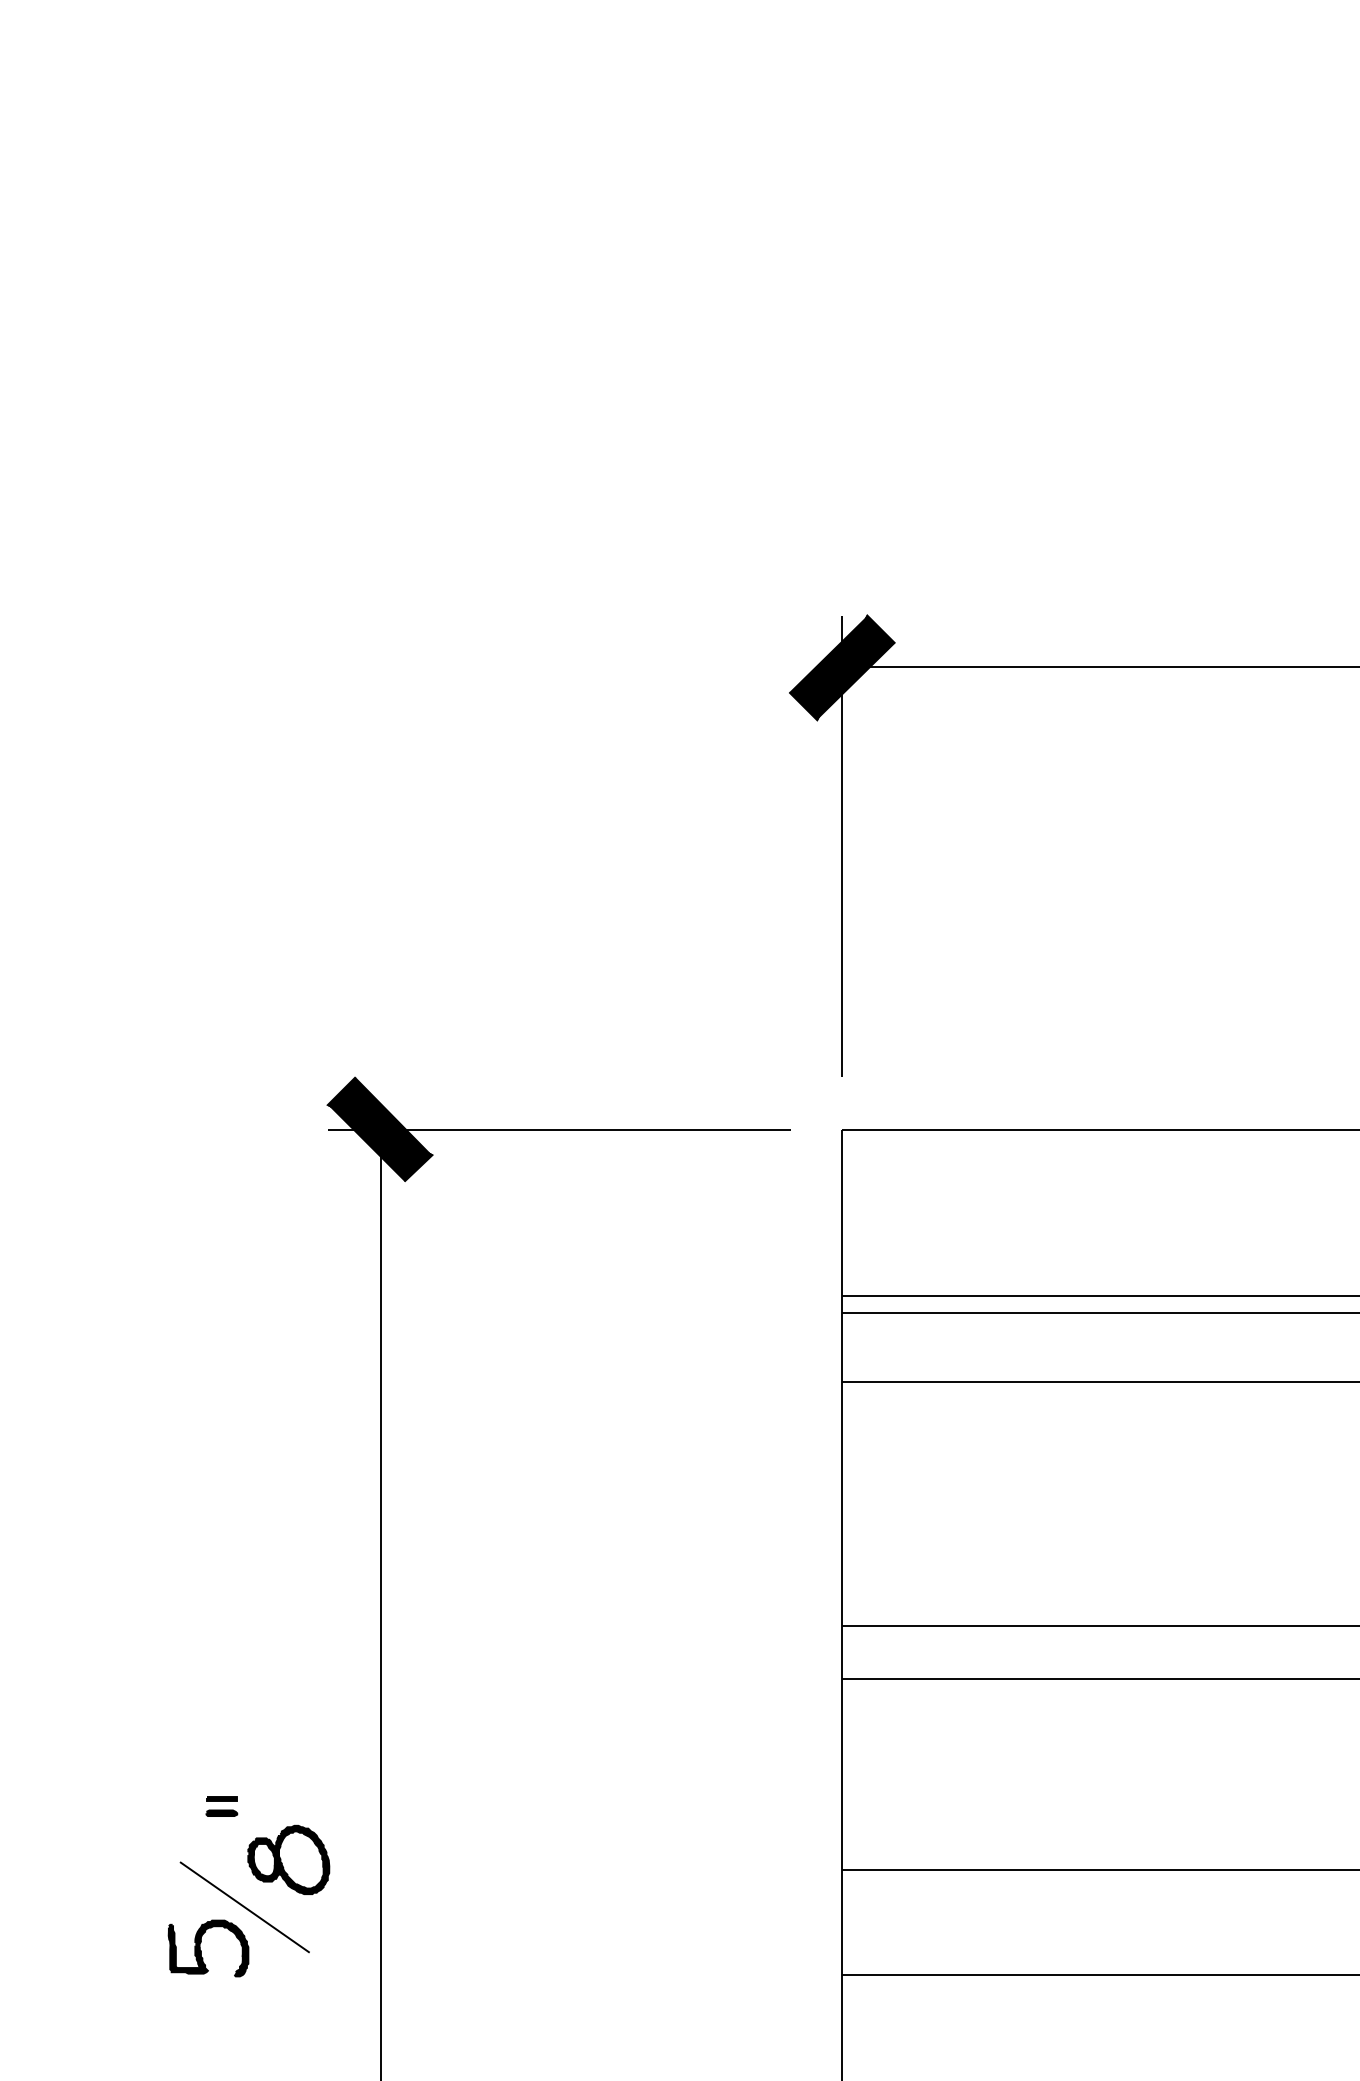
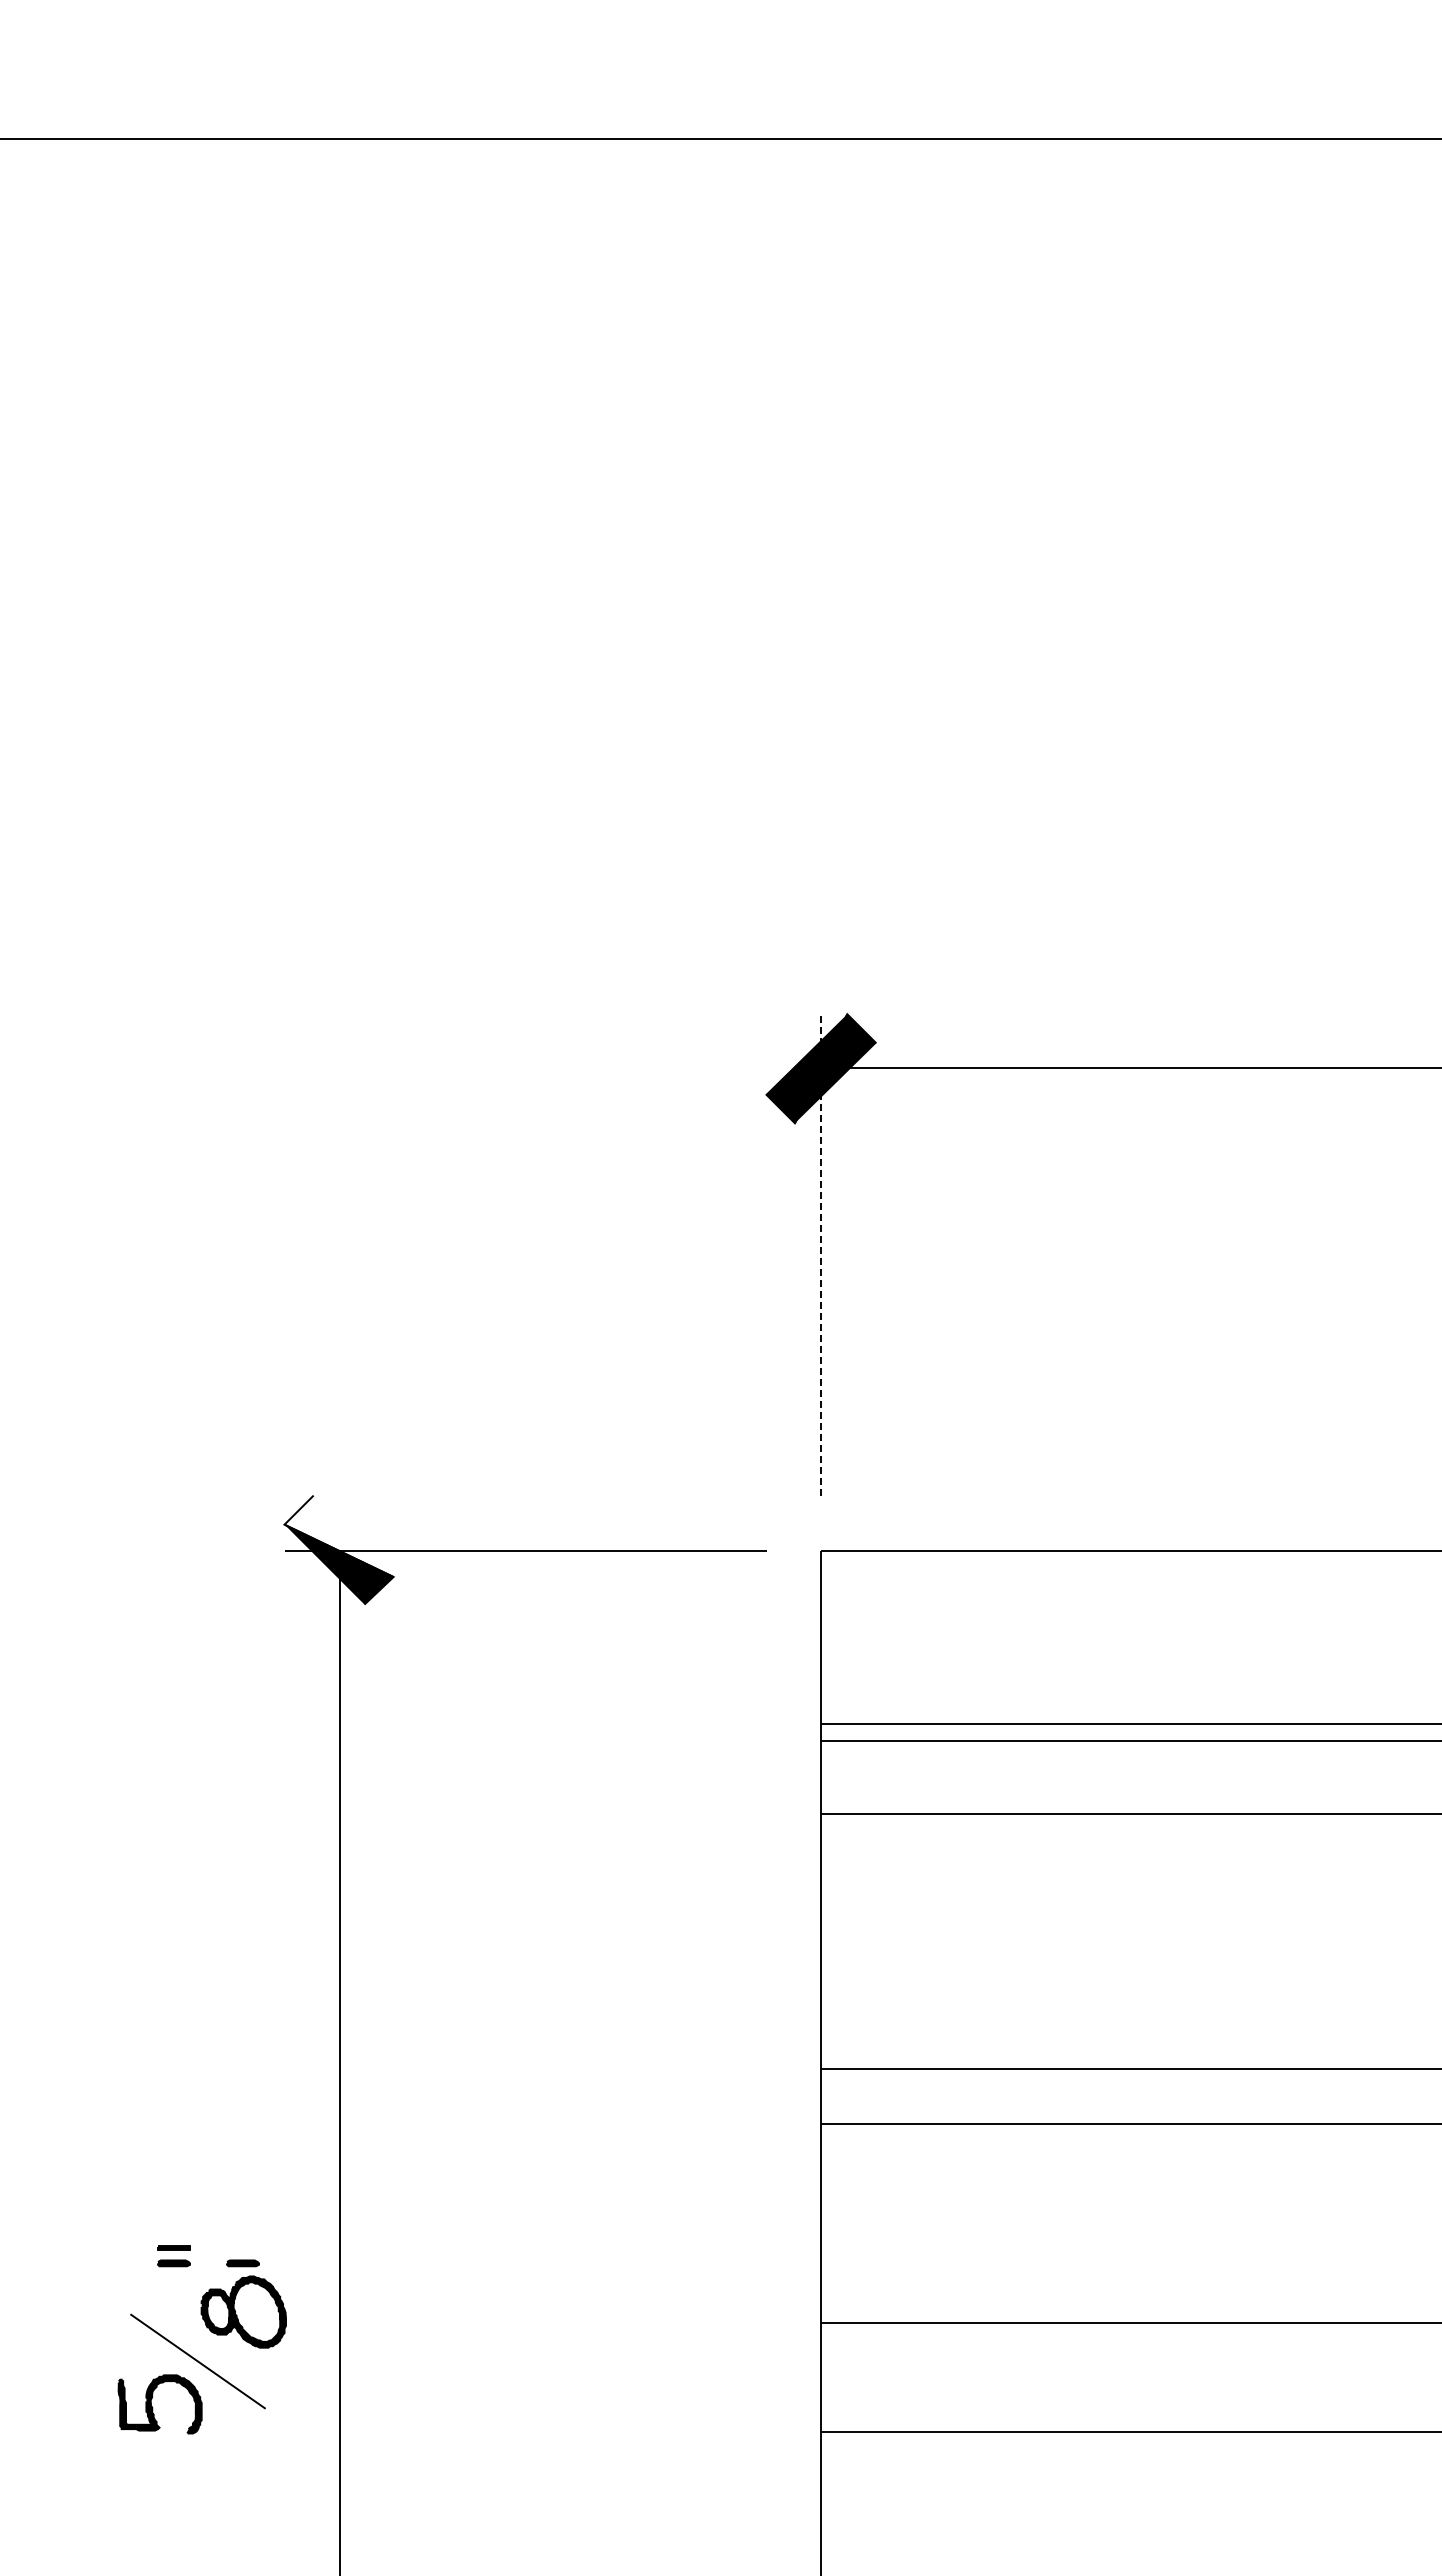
line: (842, 845) -> (821, 1254), solid -> dashed
fill: (379, 1116) -> (338, 1536), removed
part: (287, 1813) -> (242, 2263), added

